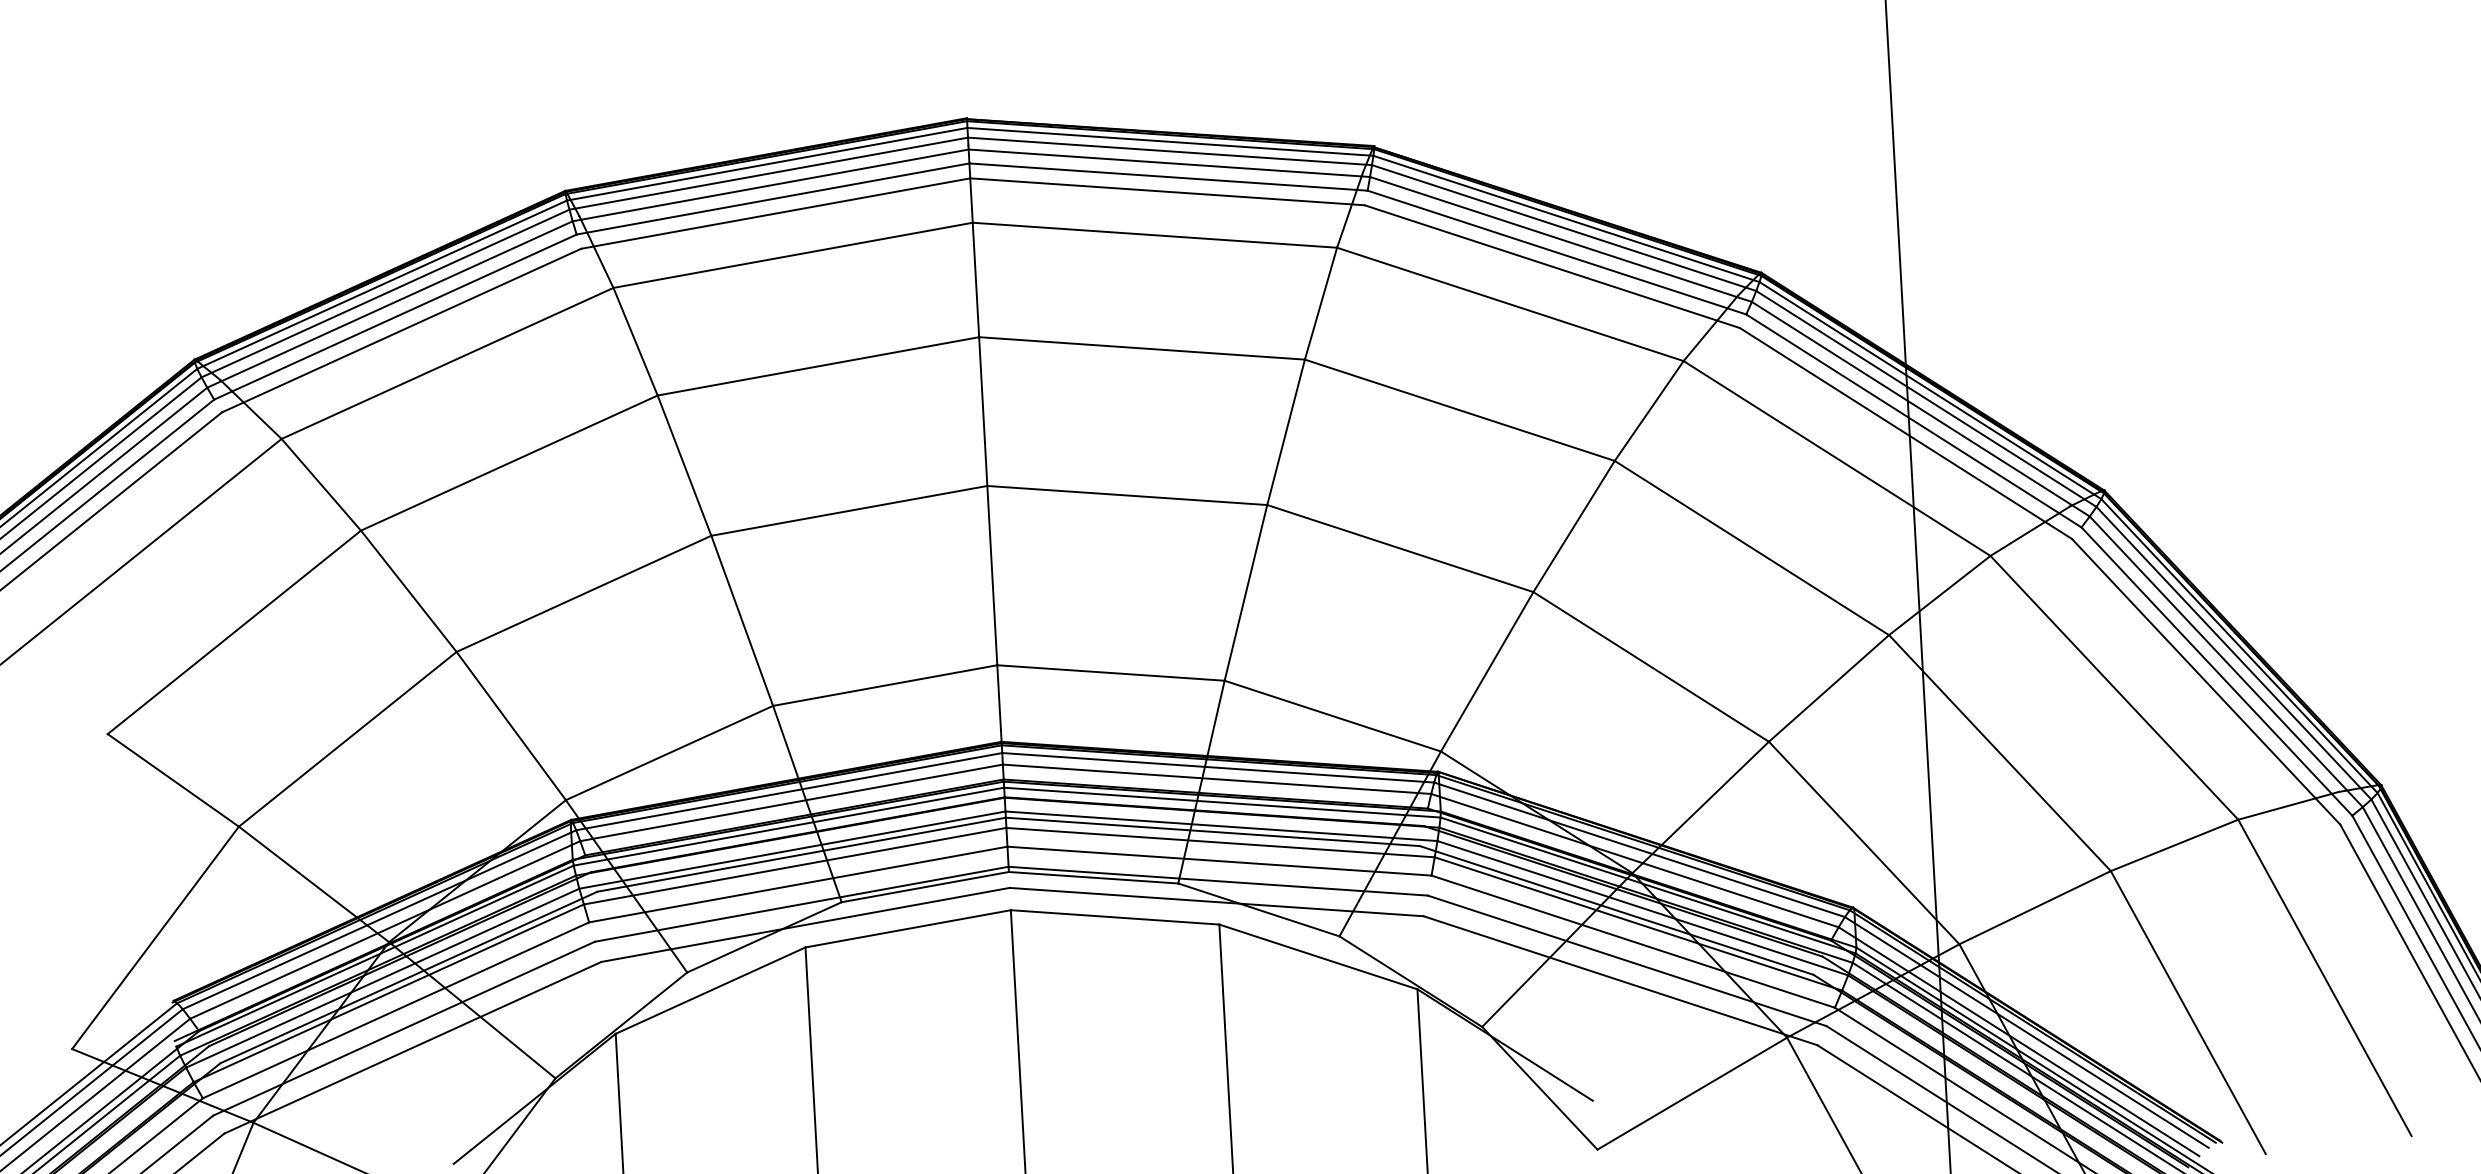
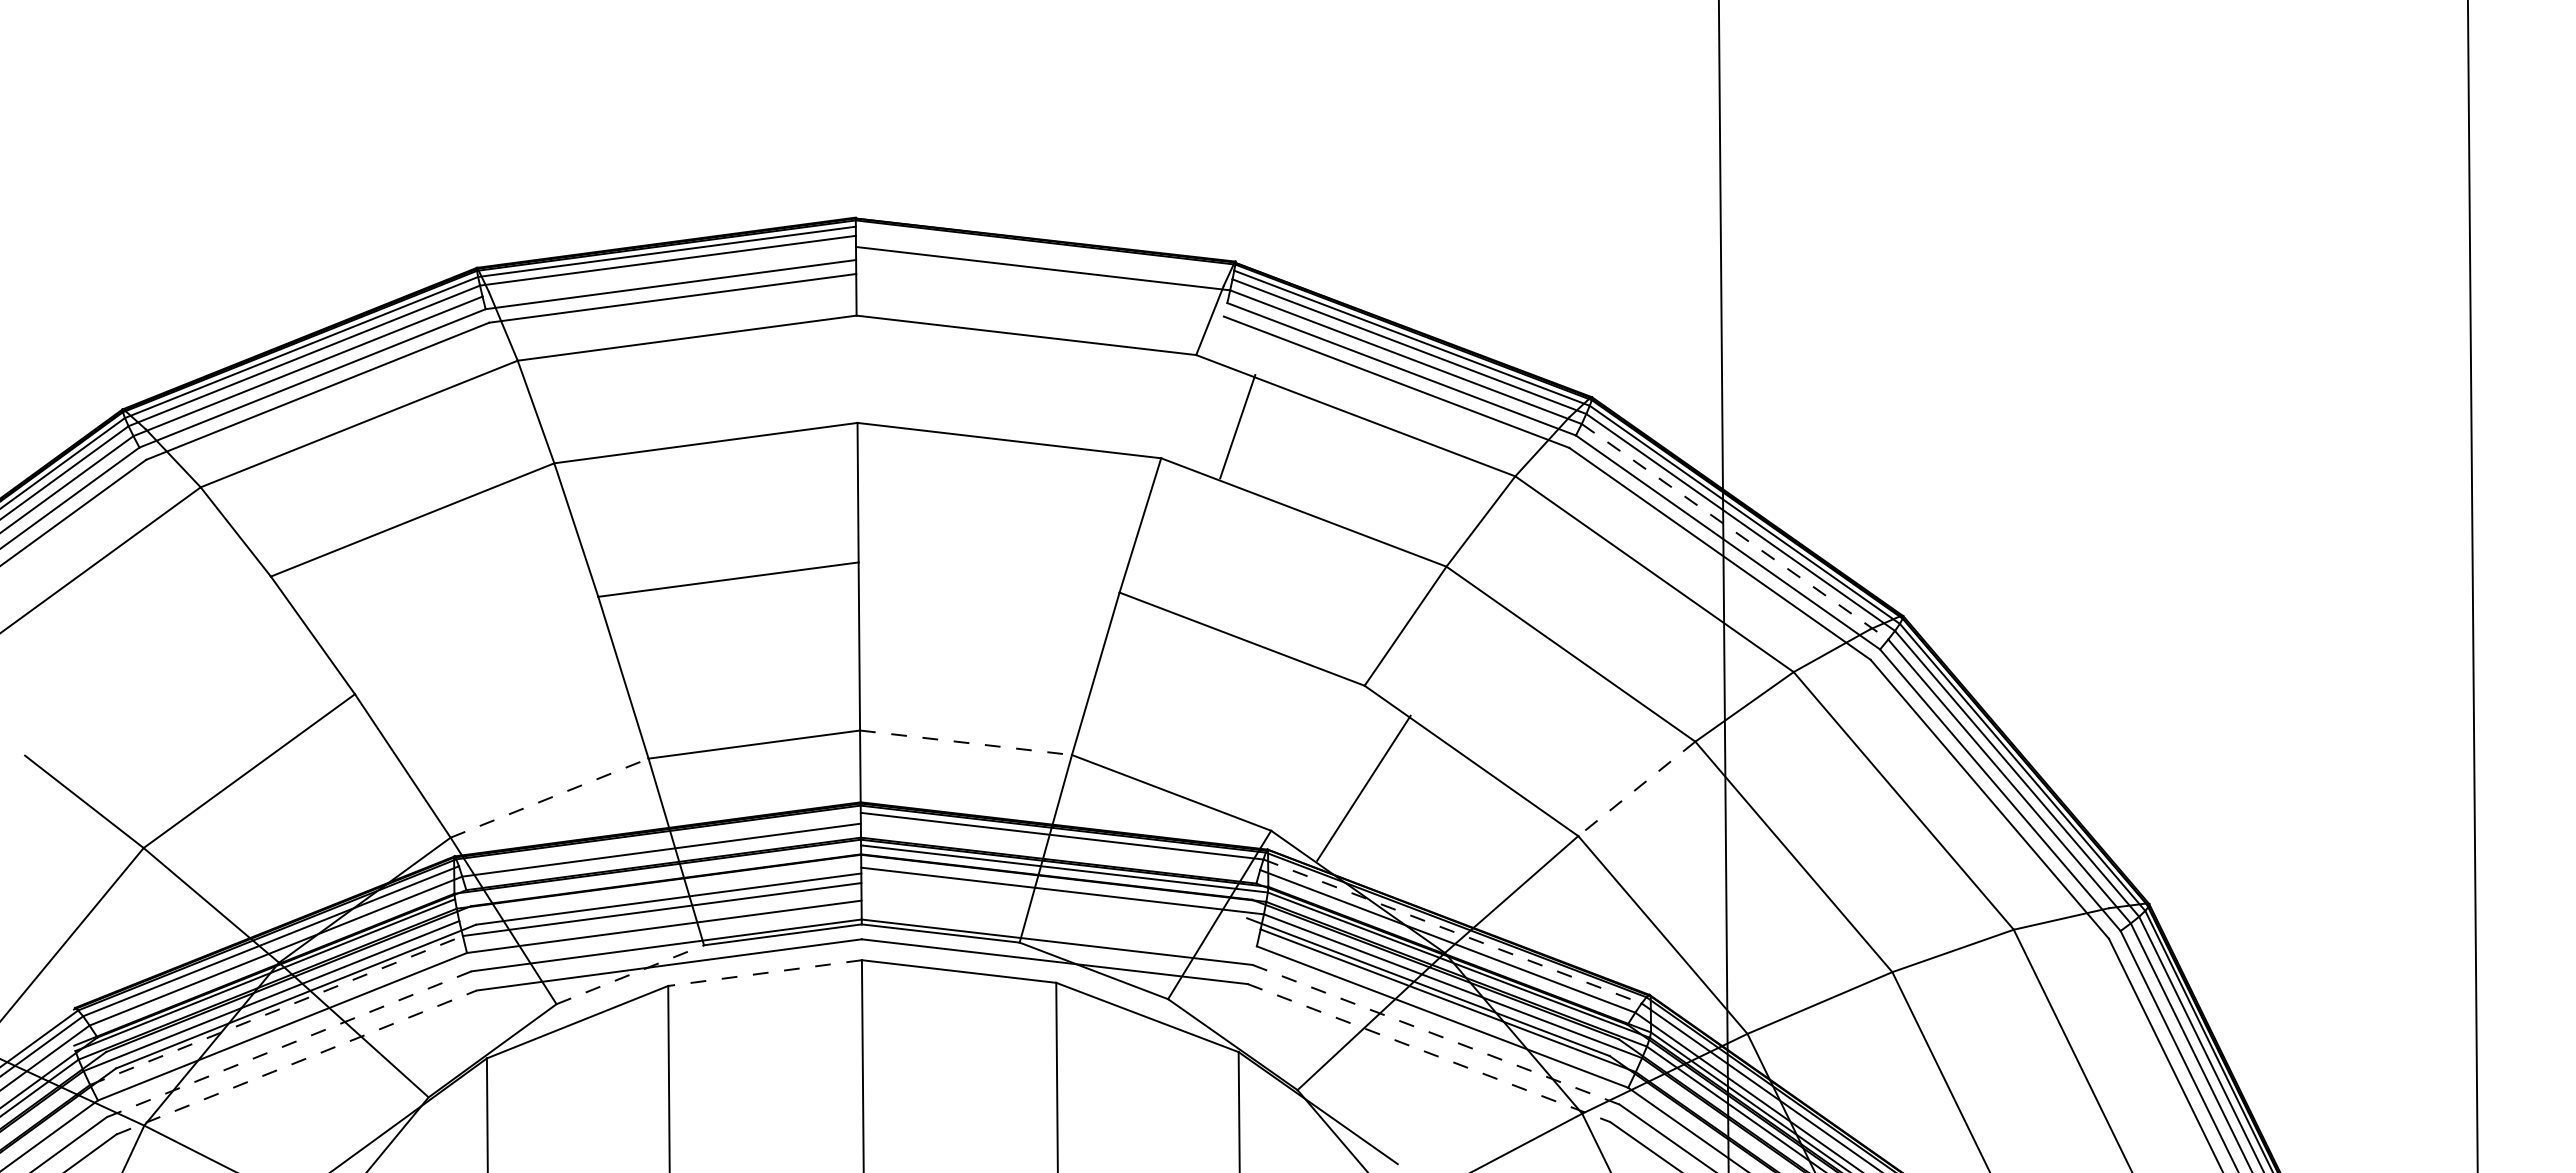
line: (1169, 141) -> (1044, 248), removed
line: (1169, 151) -> (1043, 257), removed
line: (1168, 177) -> (1041, 281), removed
line: (770, 185) -> (669, 271), removed
line: (1166, 192) -> (1039, 295), removed
line: (975, 279) -> (856, 368), removed
line: (1320, 303) -> (1237, 426), moved
line: (1921, 409) -> (1735, 532), solid -> dashed
line: (1126, 495) -> (988, 577), removed
line: (583, 593) -> (476, 645), removed
line: (233, 631) -> (147, 665), removed
line: (1486, 671) -> (1363, 787), moved
line: (1111, 672) -> (966, 742), solid -> dashed
line: (1828, 689) -> (1636, 789), solid -> dashed
line: (669, 753) -> (549, 798), solid -> dashed
line: (1217, 778) -> (1060, 846), removed
line: (788, 791) -> (659, 839), removed
line: (789, 826) -> (658, 872), removed
line: (1213, 831) -> (1054, 895), removed
line: (1220, 842) -> (1060, 906), removed
line: (1640, 849) -> (1453, 931), solid -> dashed
line: (792, 850) -> (660, 894), removed
line: (1218, 861) -> (1058, 923), removed
line: (908, 929) -> (765, 973), solid -> dashed
line: (764, 937) -> (630, 974), solid -> dashed
line: (1627, 960) -> (1436, 1034), solid -> dashed
line: (1620, 981) -> (1428, 1053), solid -> dashed
line: (388, 993) -> (276, 1010), solid -> dashed
line: (404, 1028) -> (289, 1044), solid -> dashed
line: (412, 1047) -> (296, 1062), solid -> dashed

